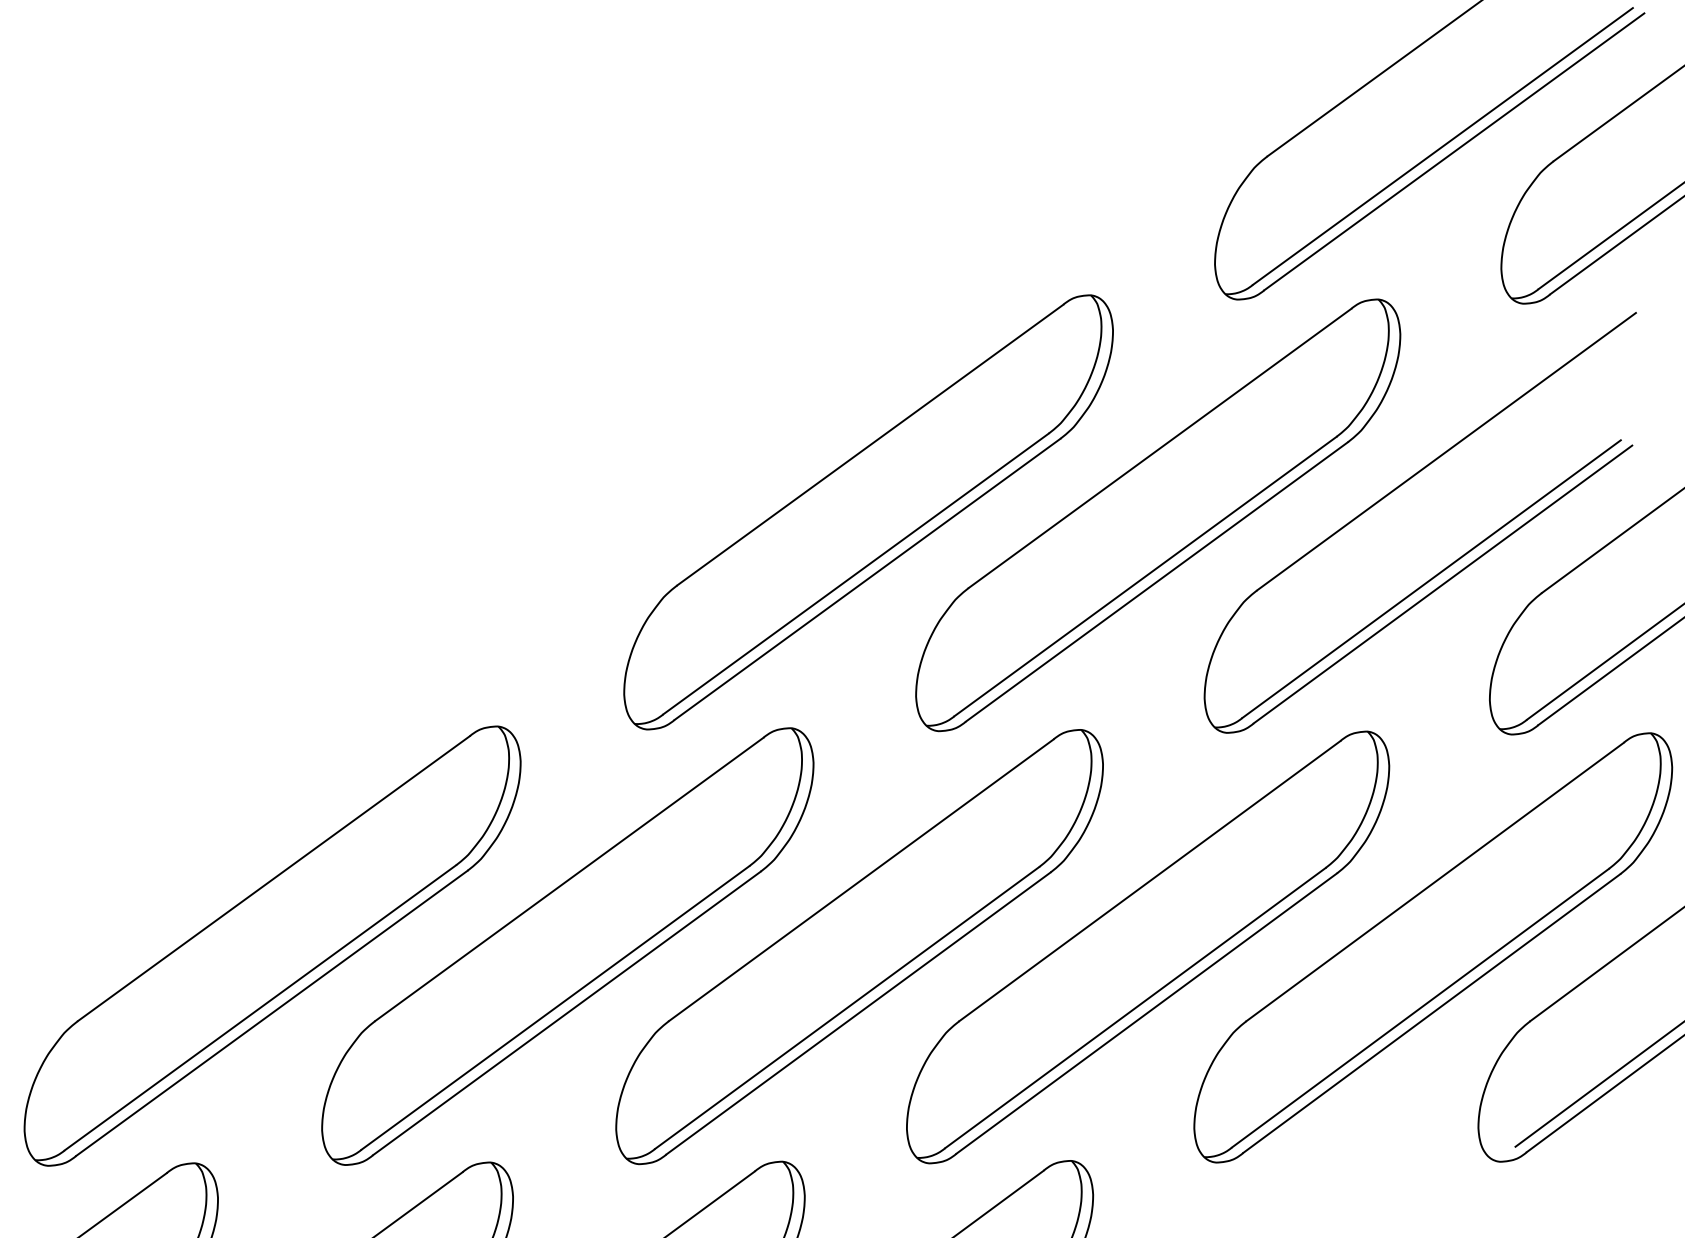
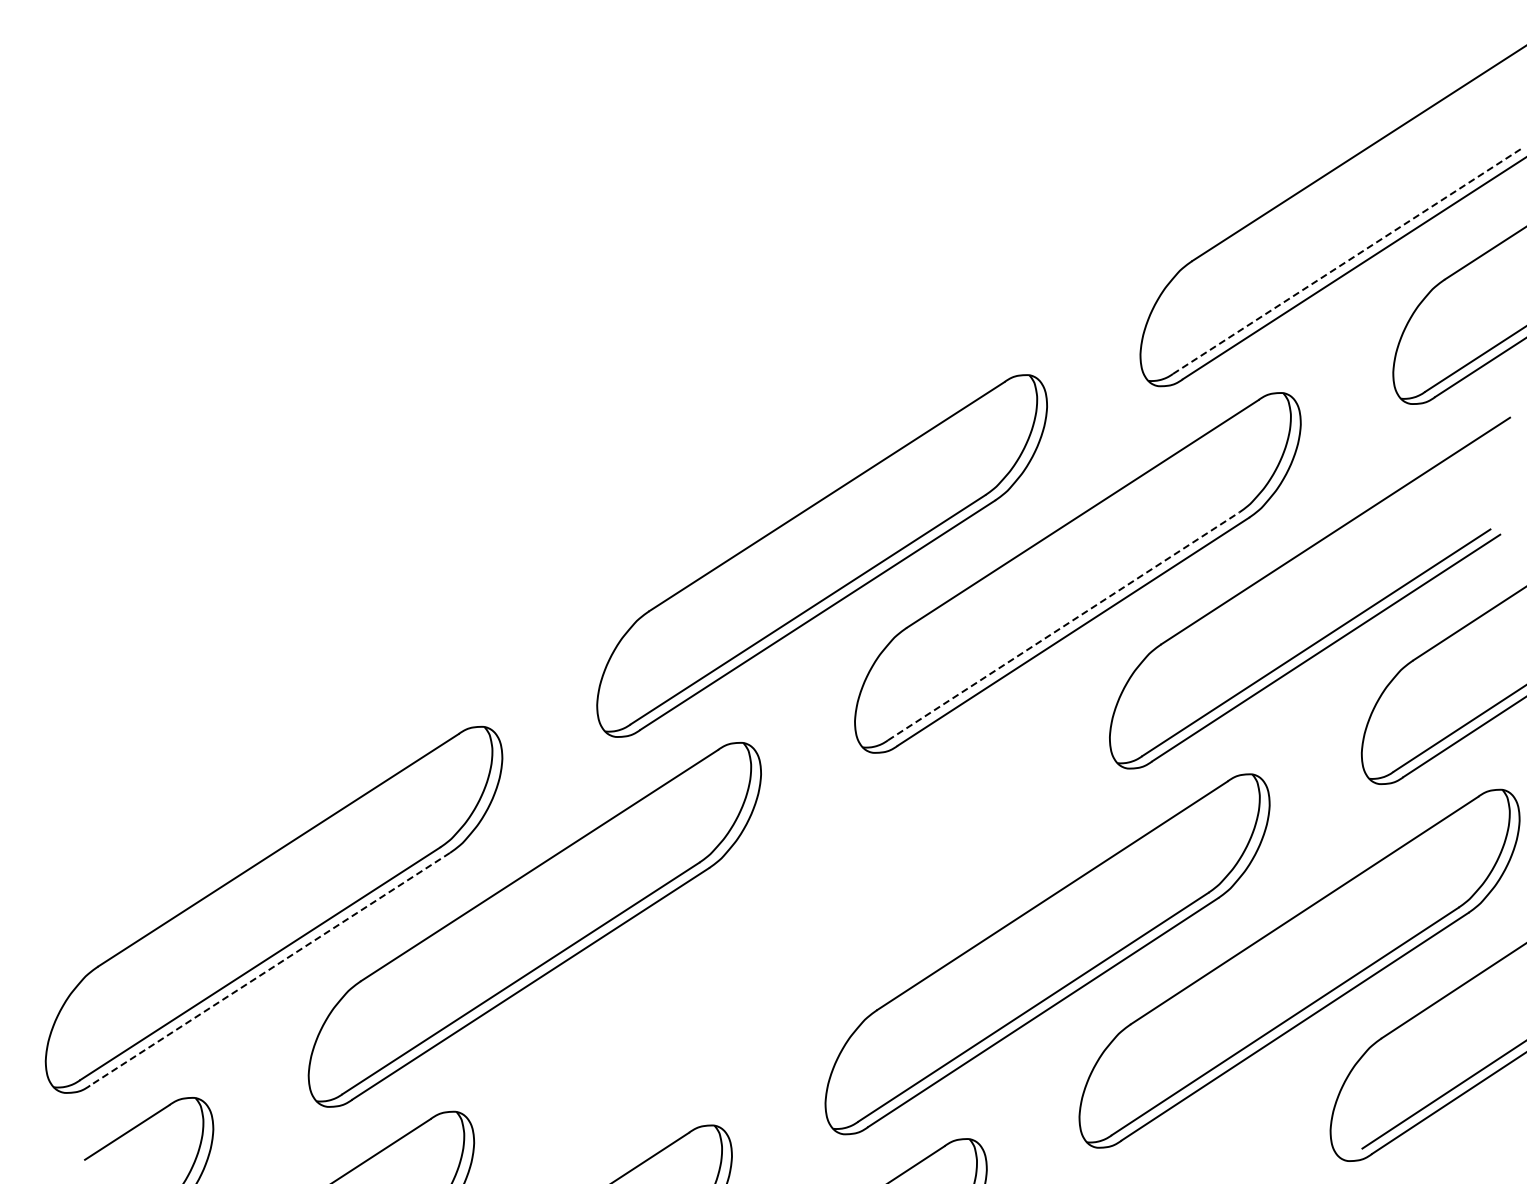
line: (1443, 145) -> (1348, 260), solid -> dashed
line: (1146, 576) -> (1064, 626), solid -> dashed
part: (859, 946) -> (792, 939), removed
line: (271, 1013) -> (269, 969), solid -> dashed

